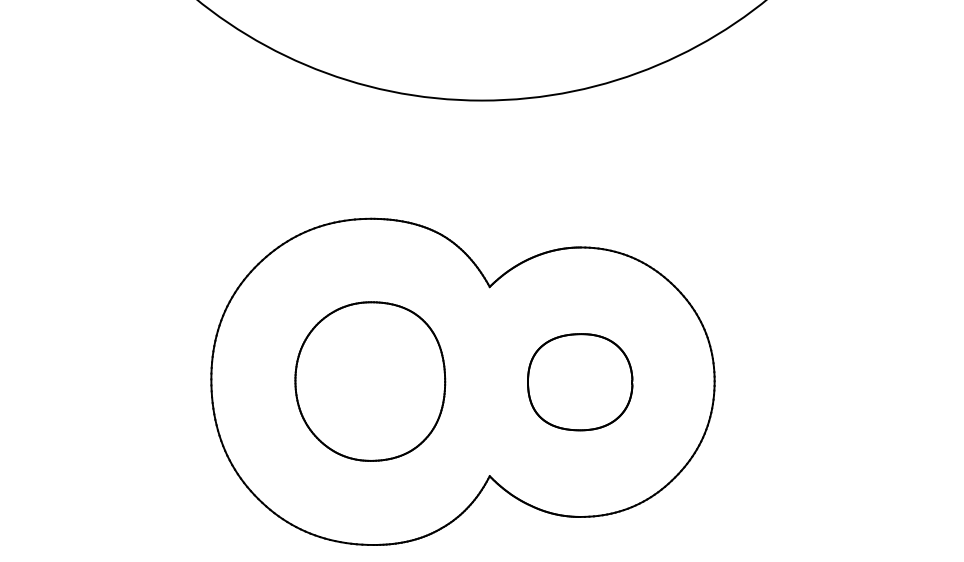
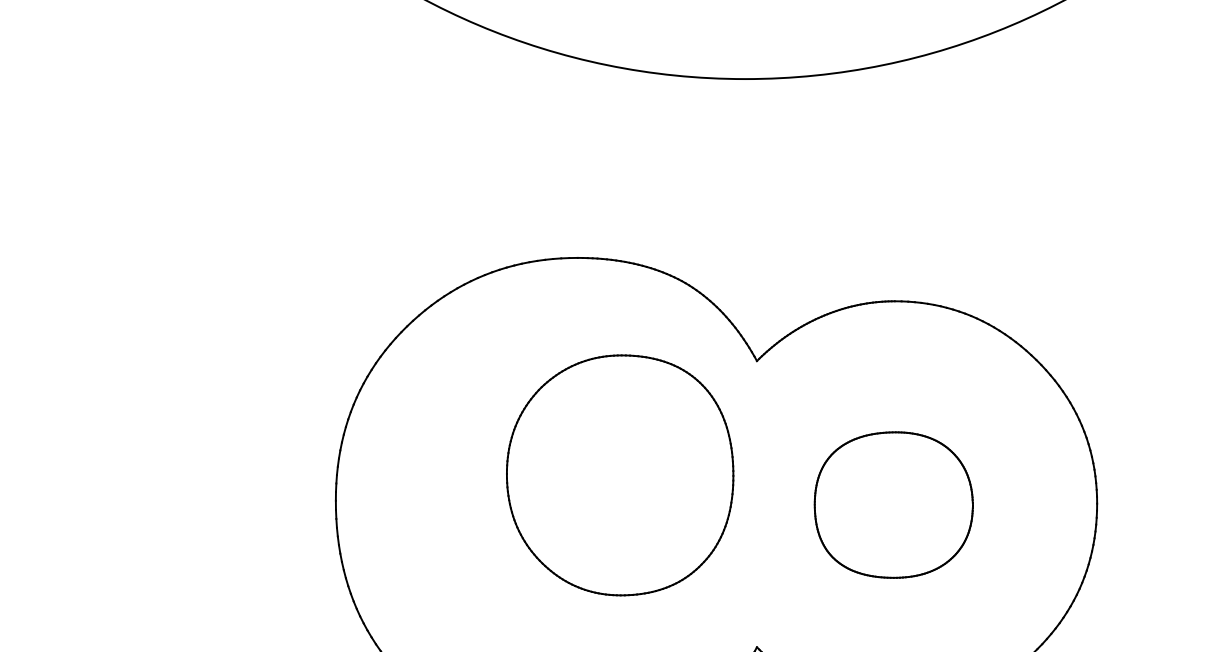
part: (370, 381) -> (620, 475), moved

